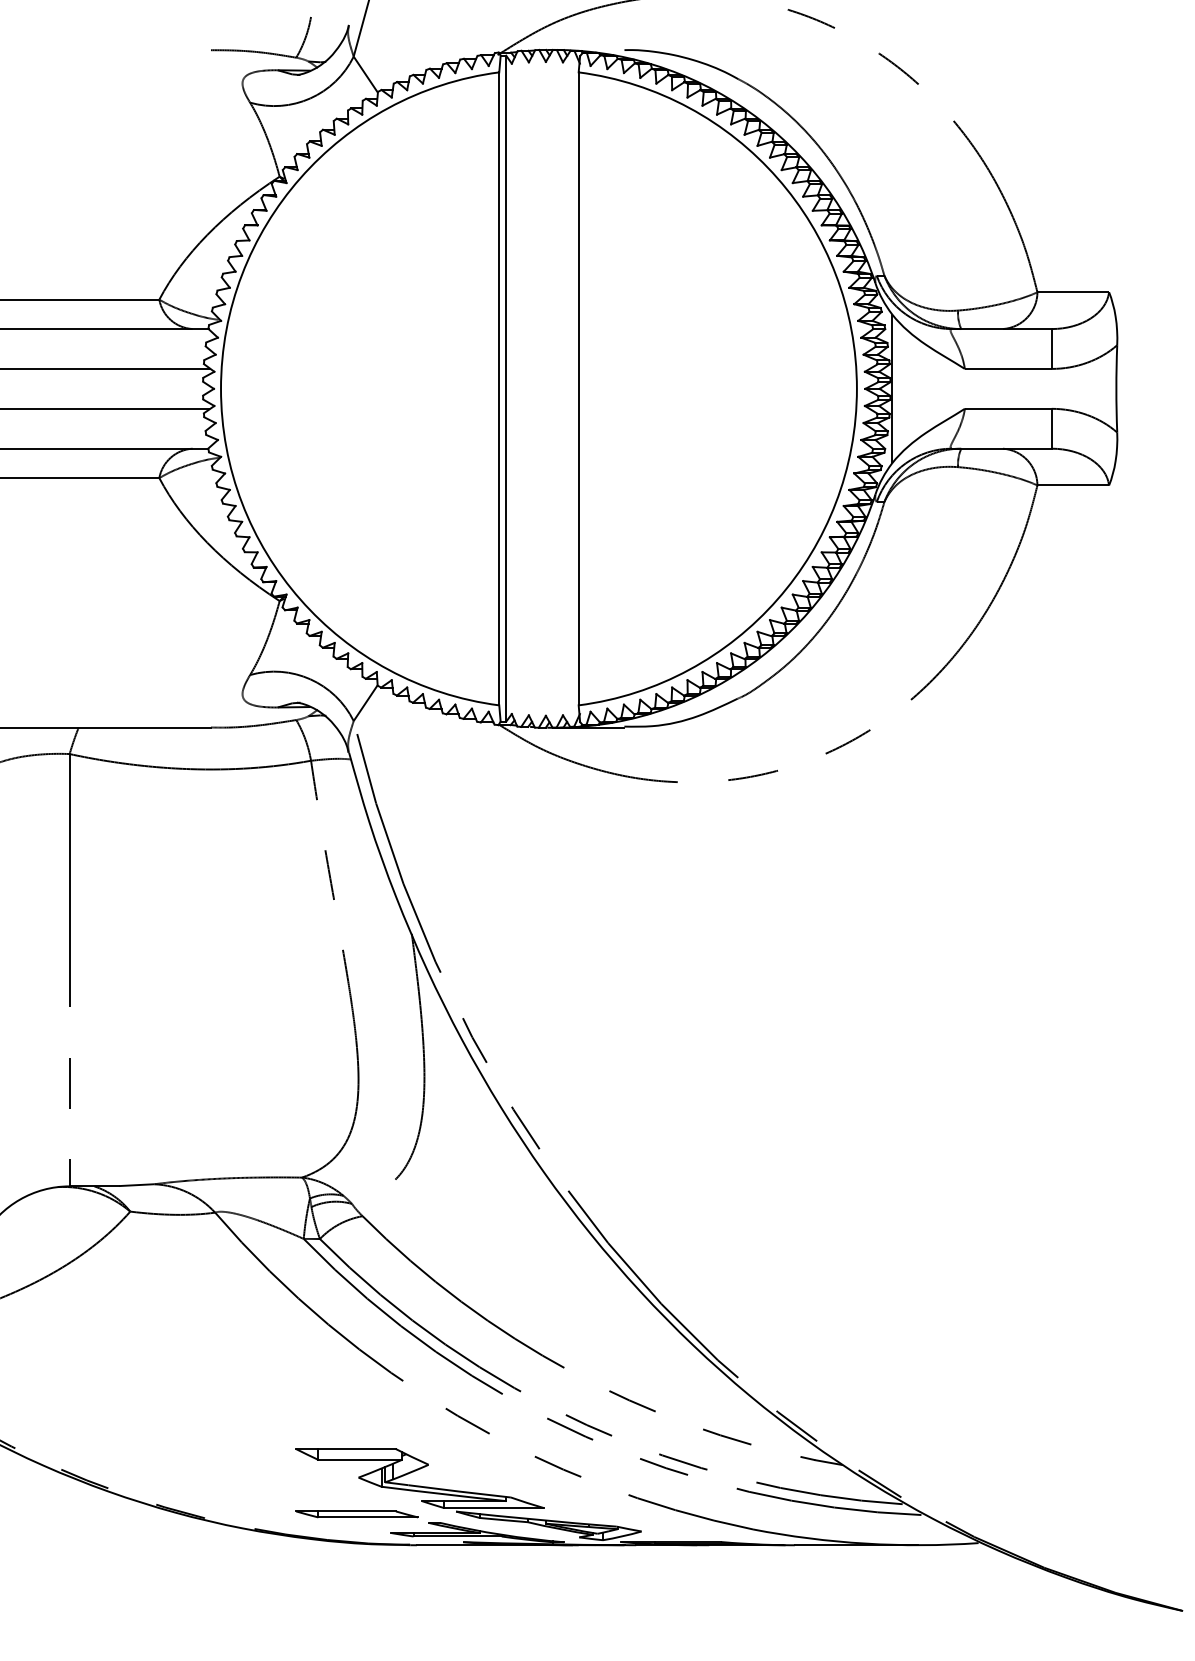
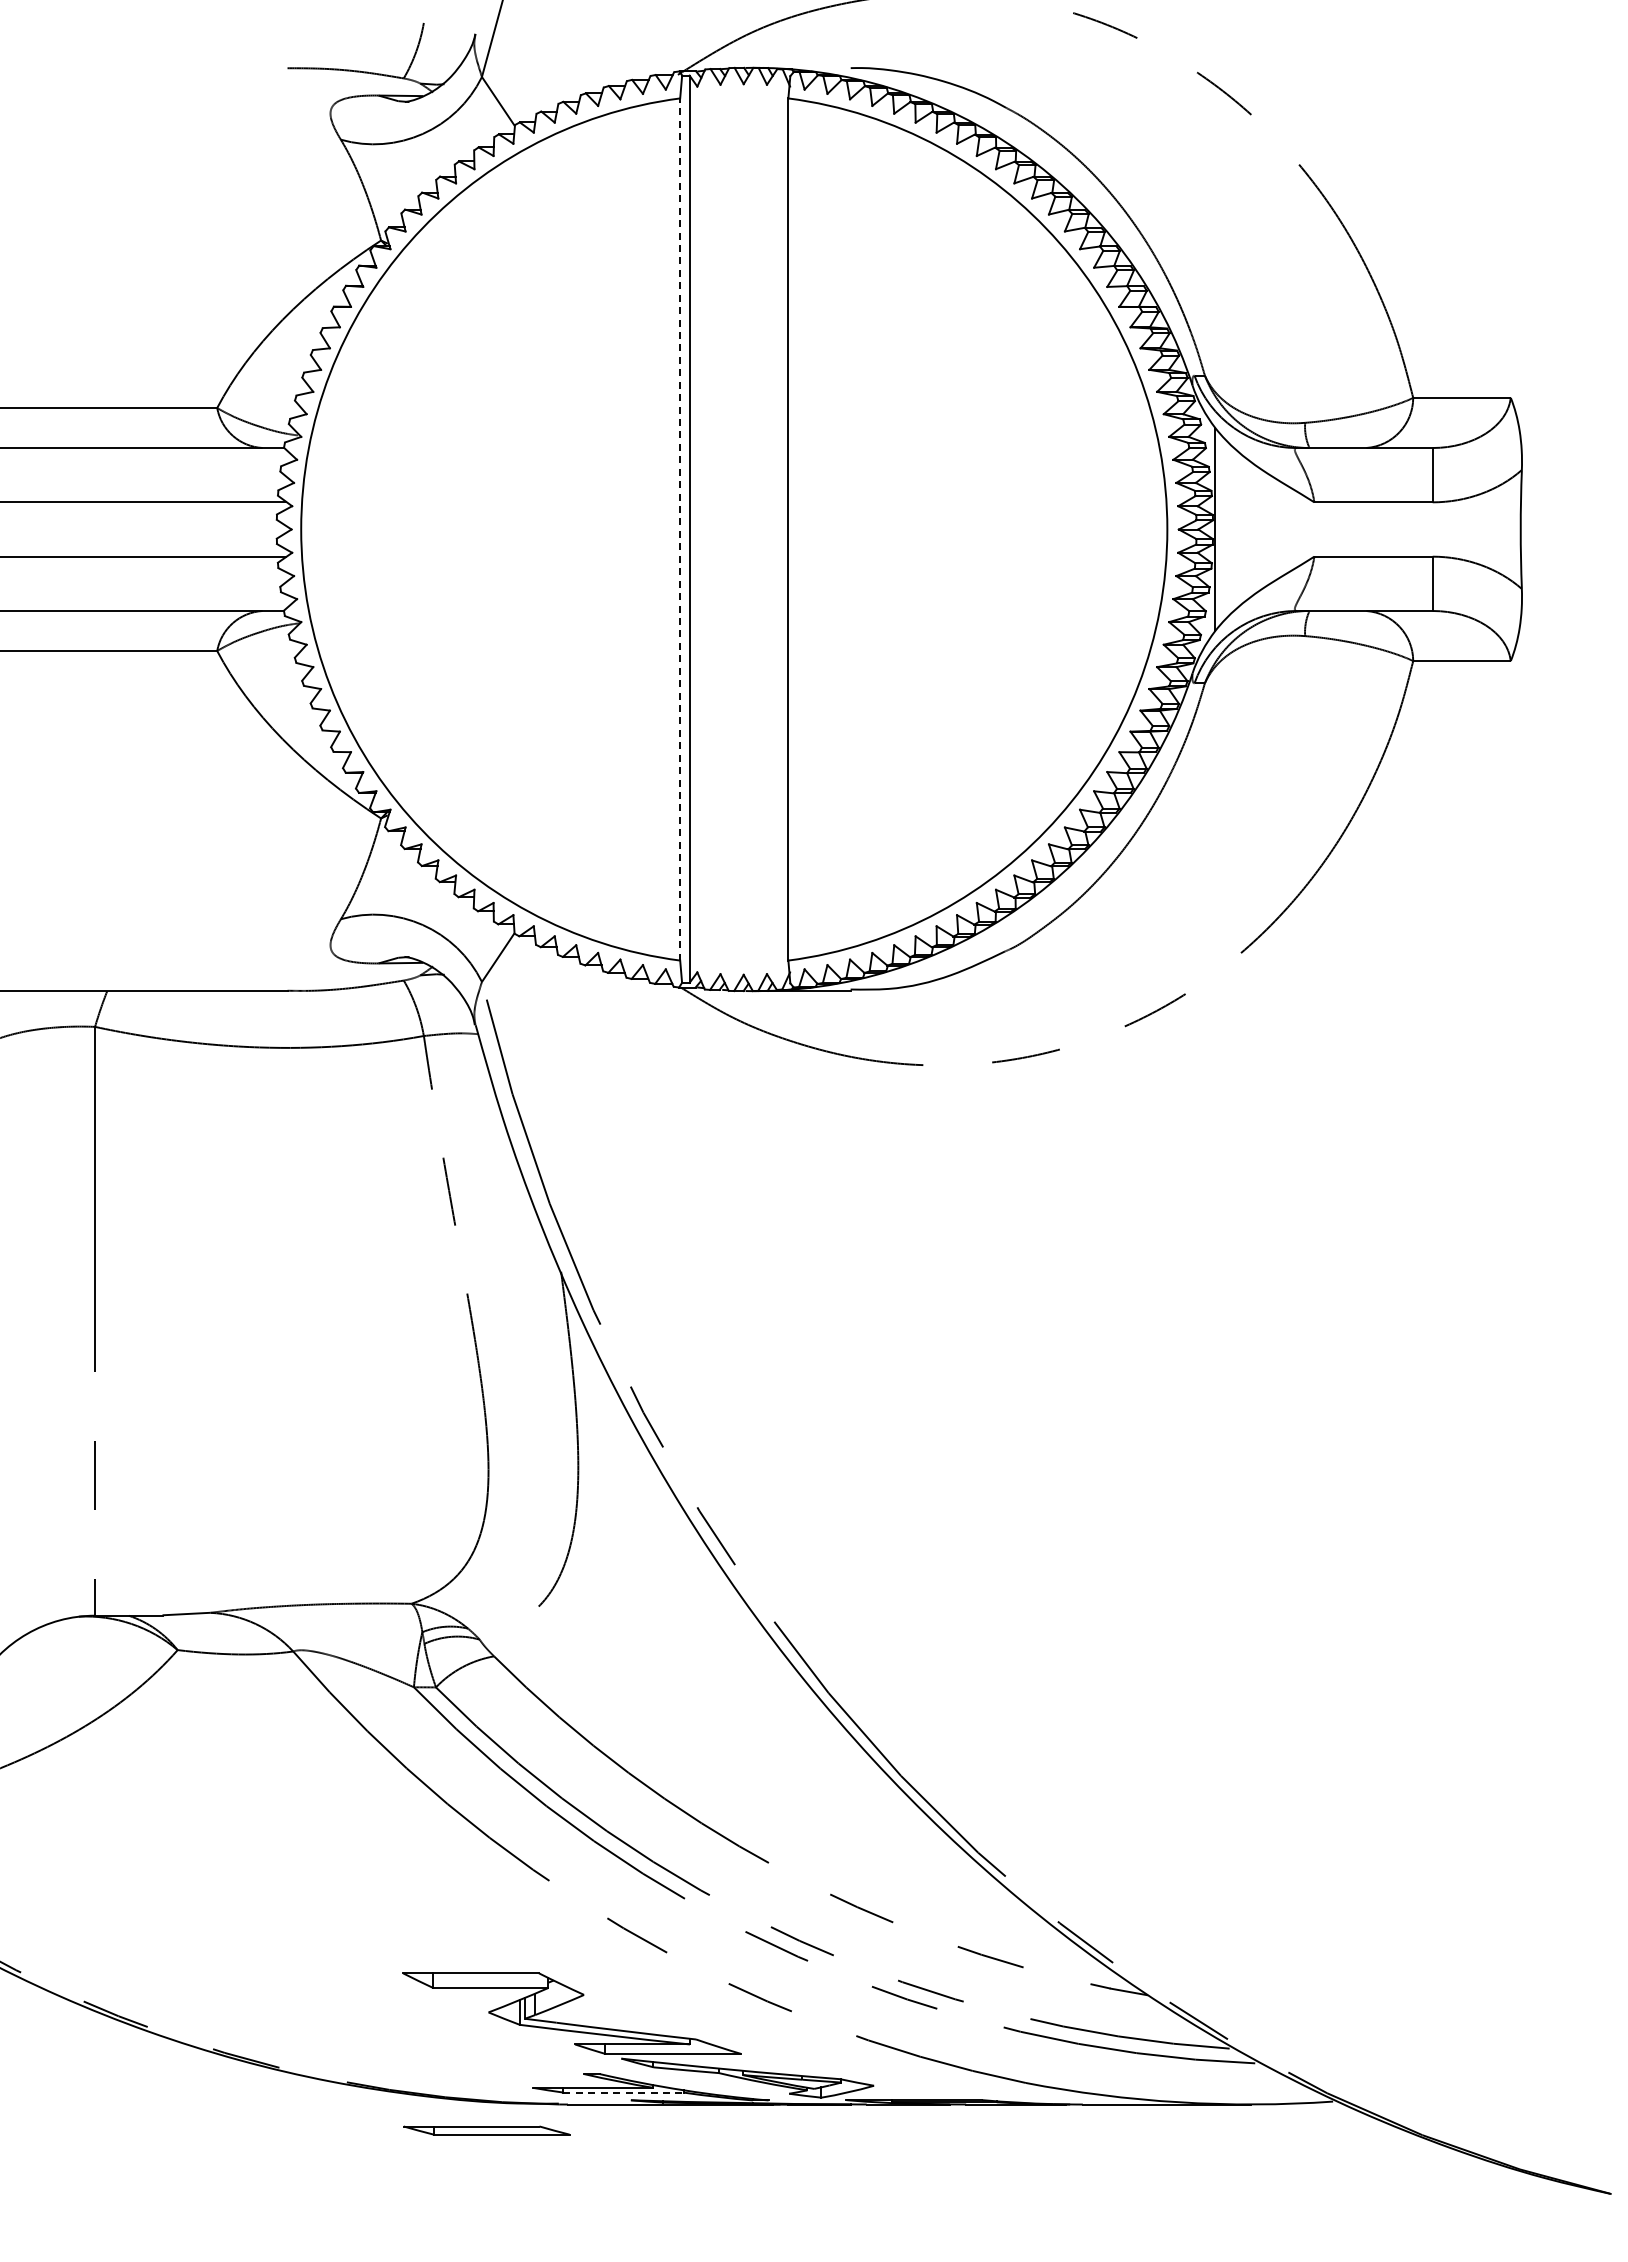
line: (499, 388) -> (680, 528), solid -> dashed
part: (357, 1514) -> (486, 2130), moved
line: (458, 1536) -> (624, 2092), solid -> dashed

